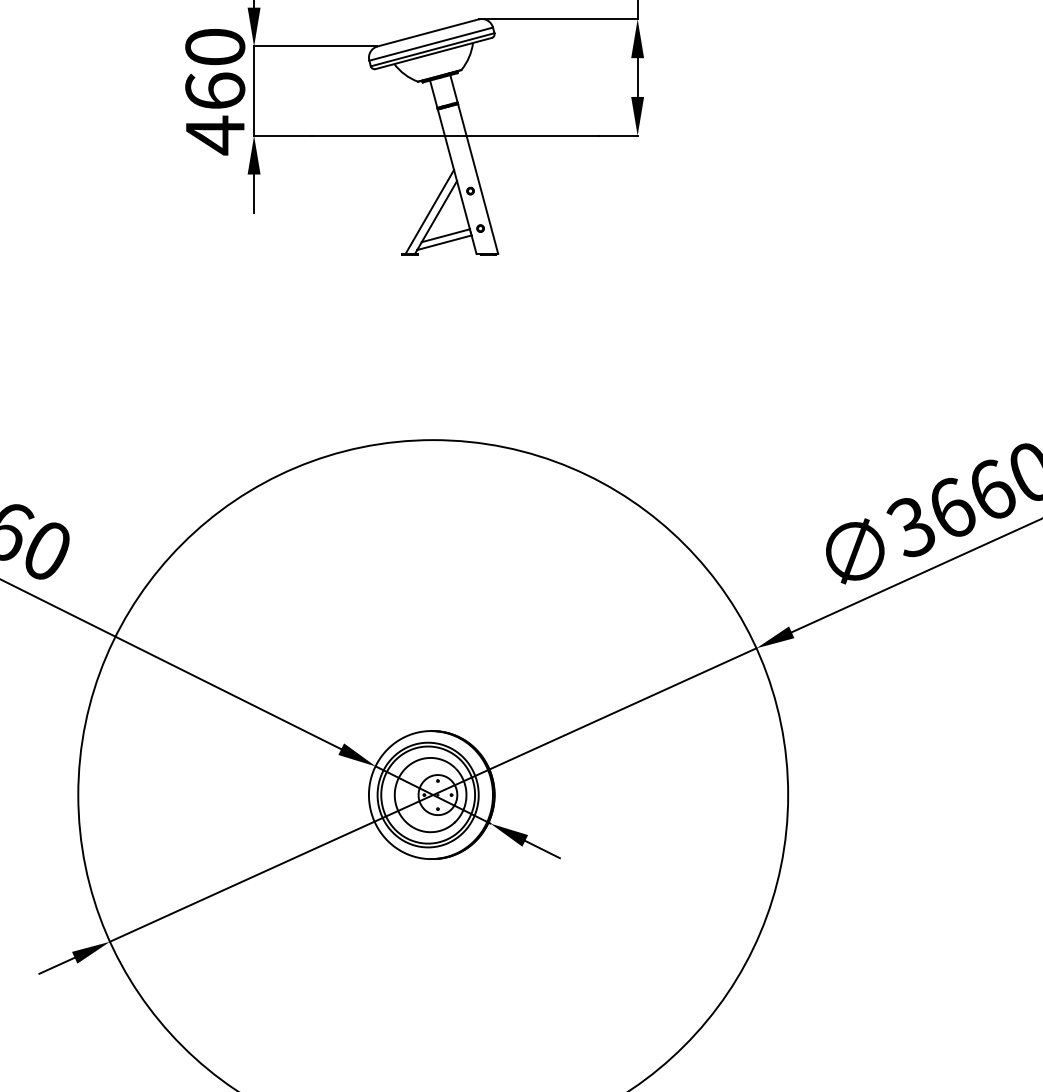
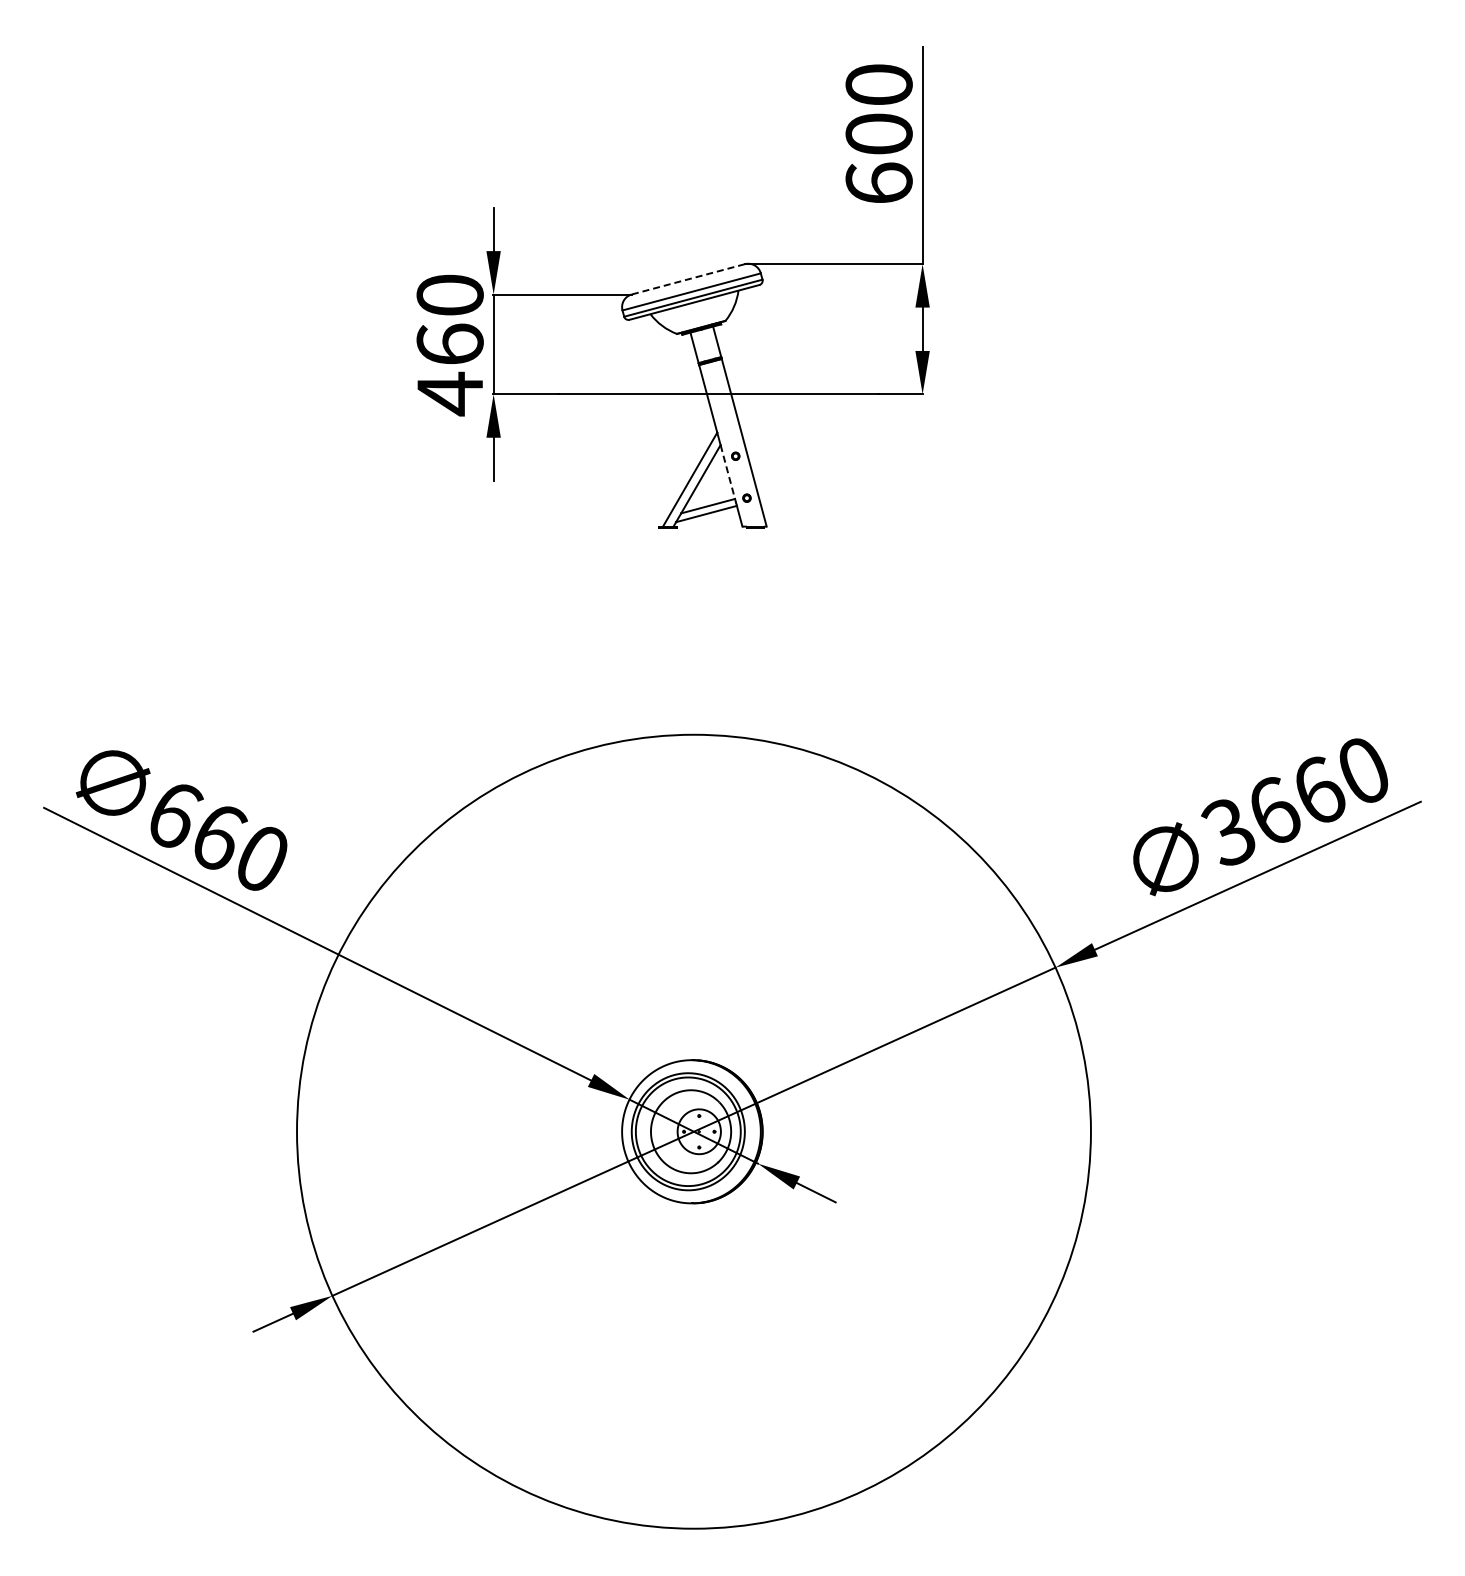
line: (428, 33) -> (688, 279), solid -> dashed
line: (463, 205) -> (727, 472), solid -> dashed

